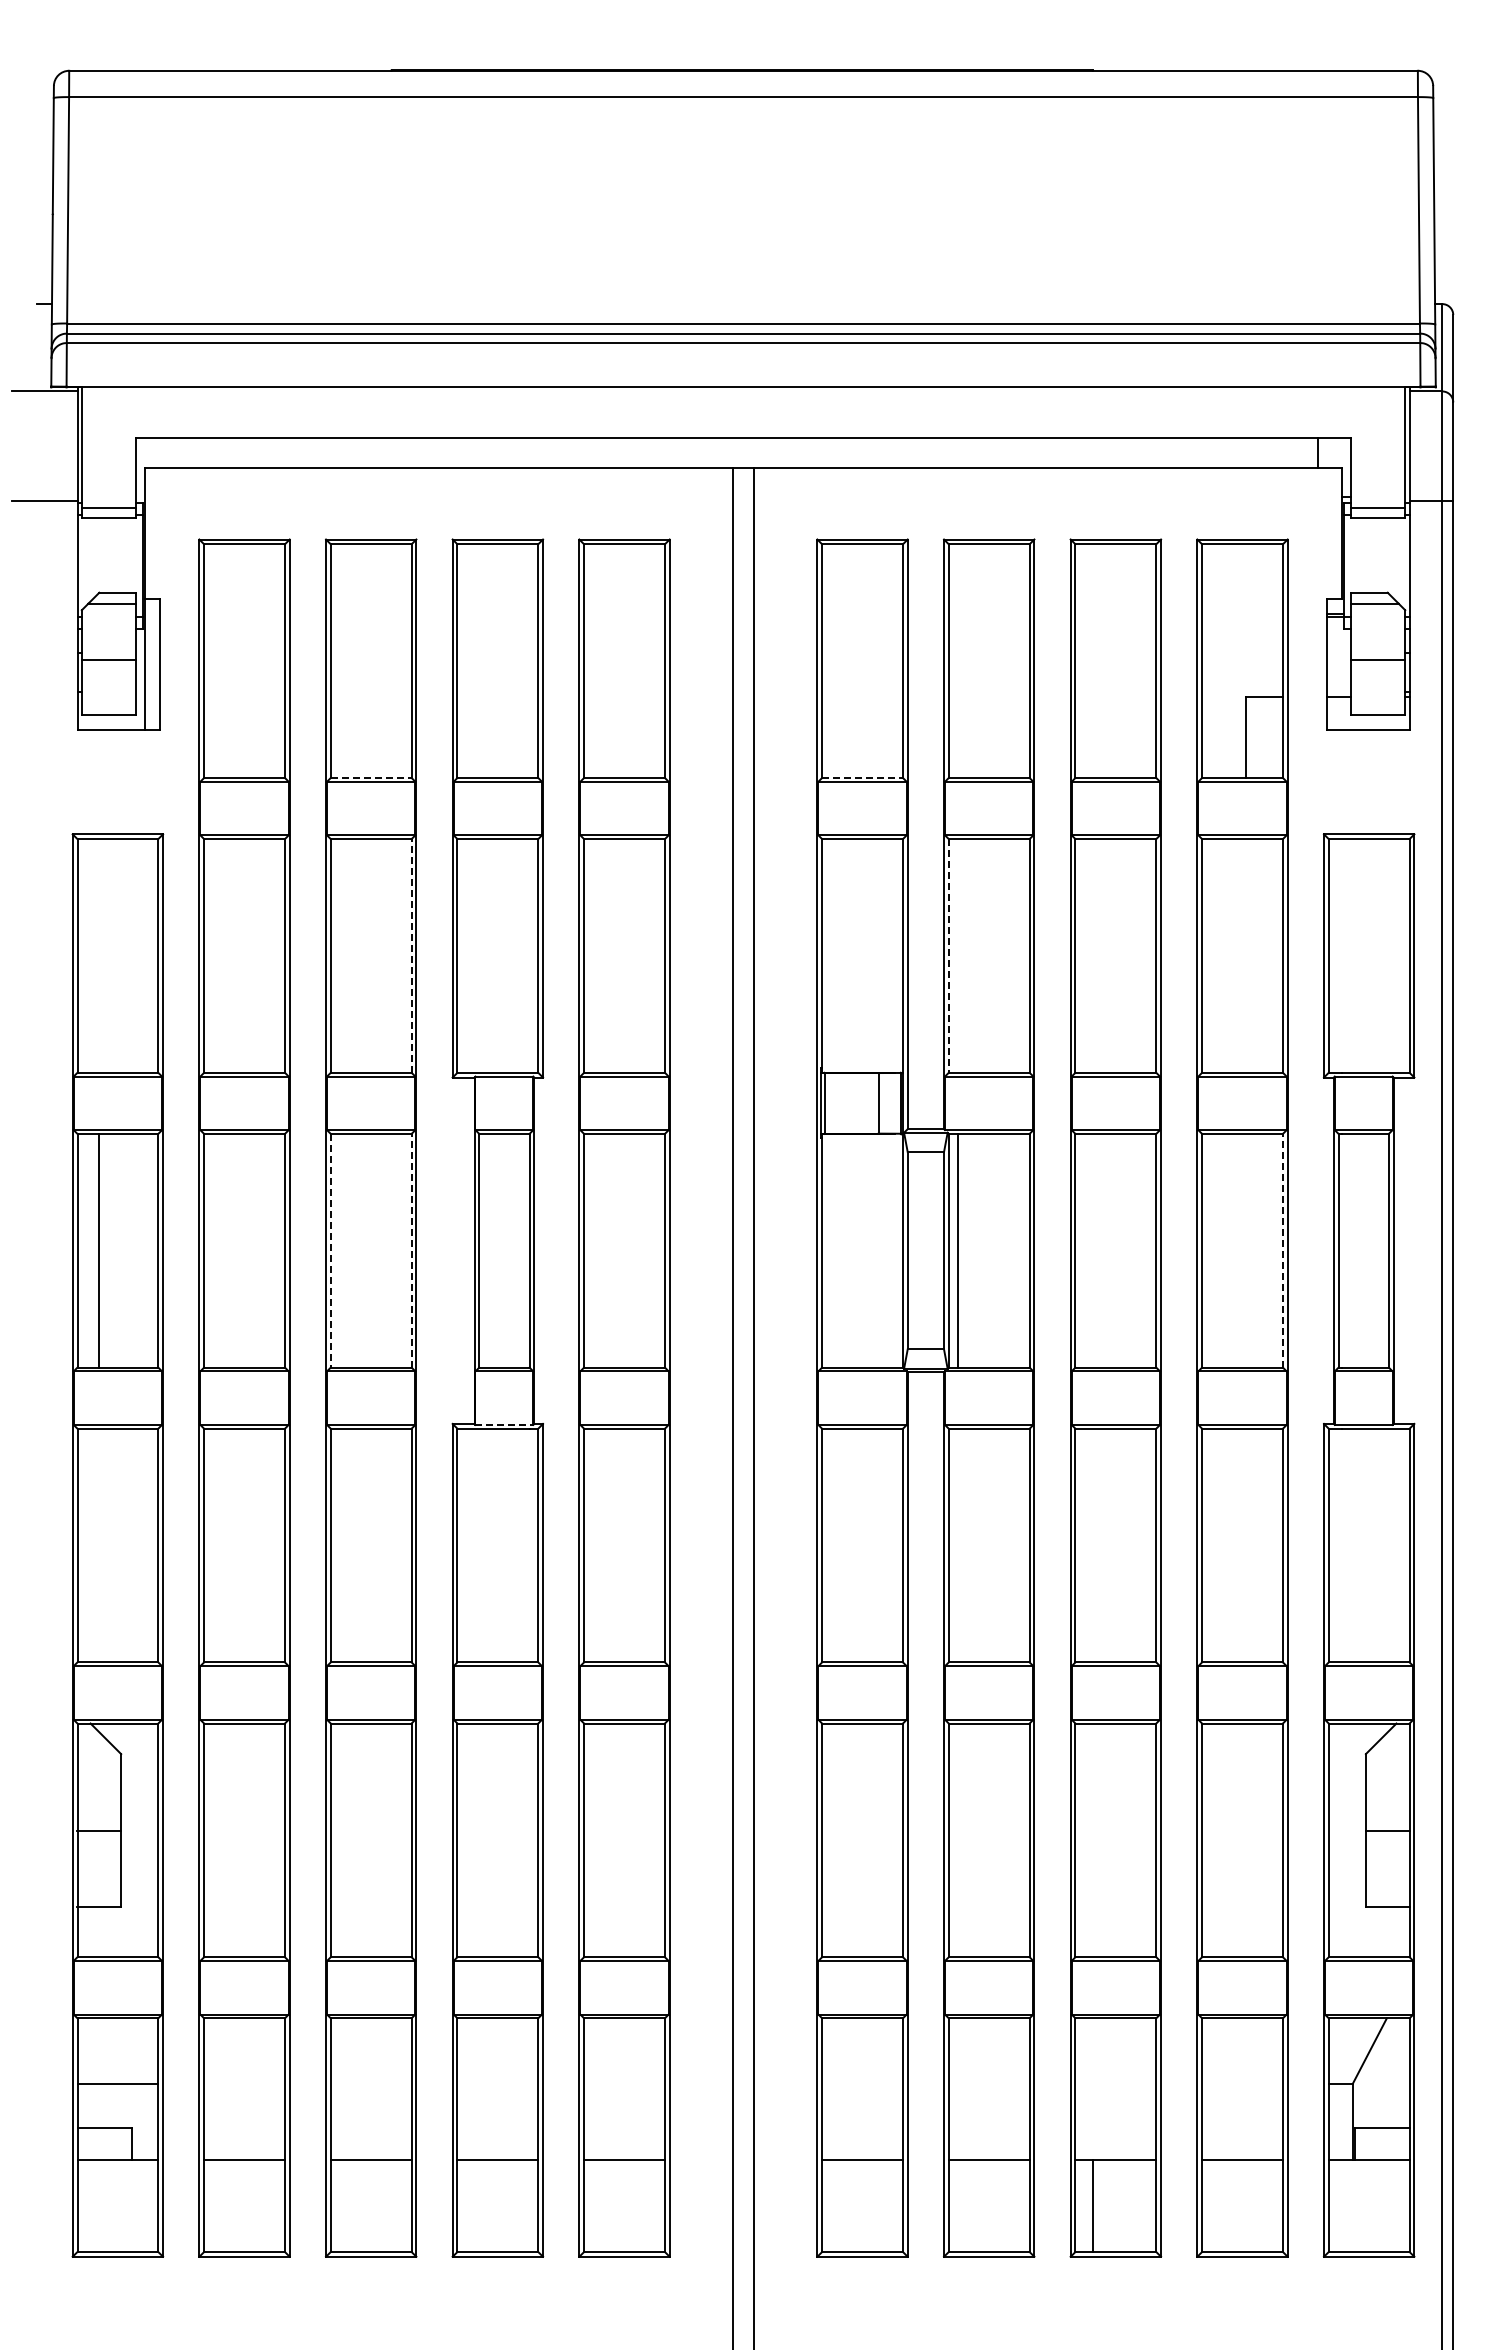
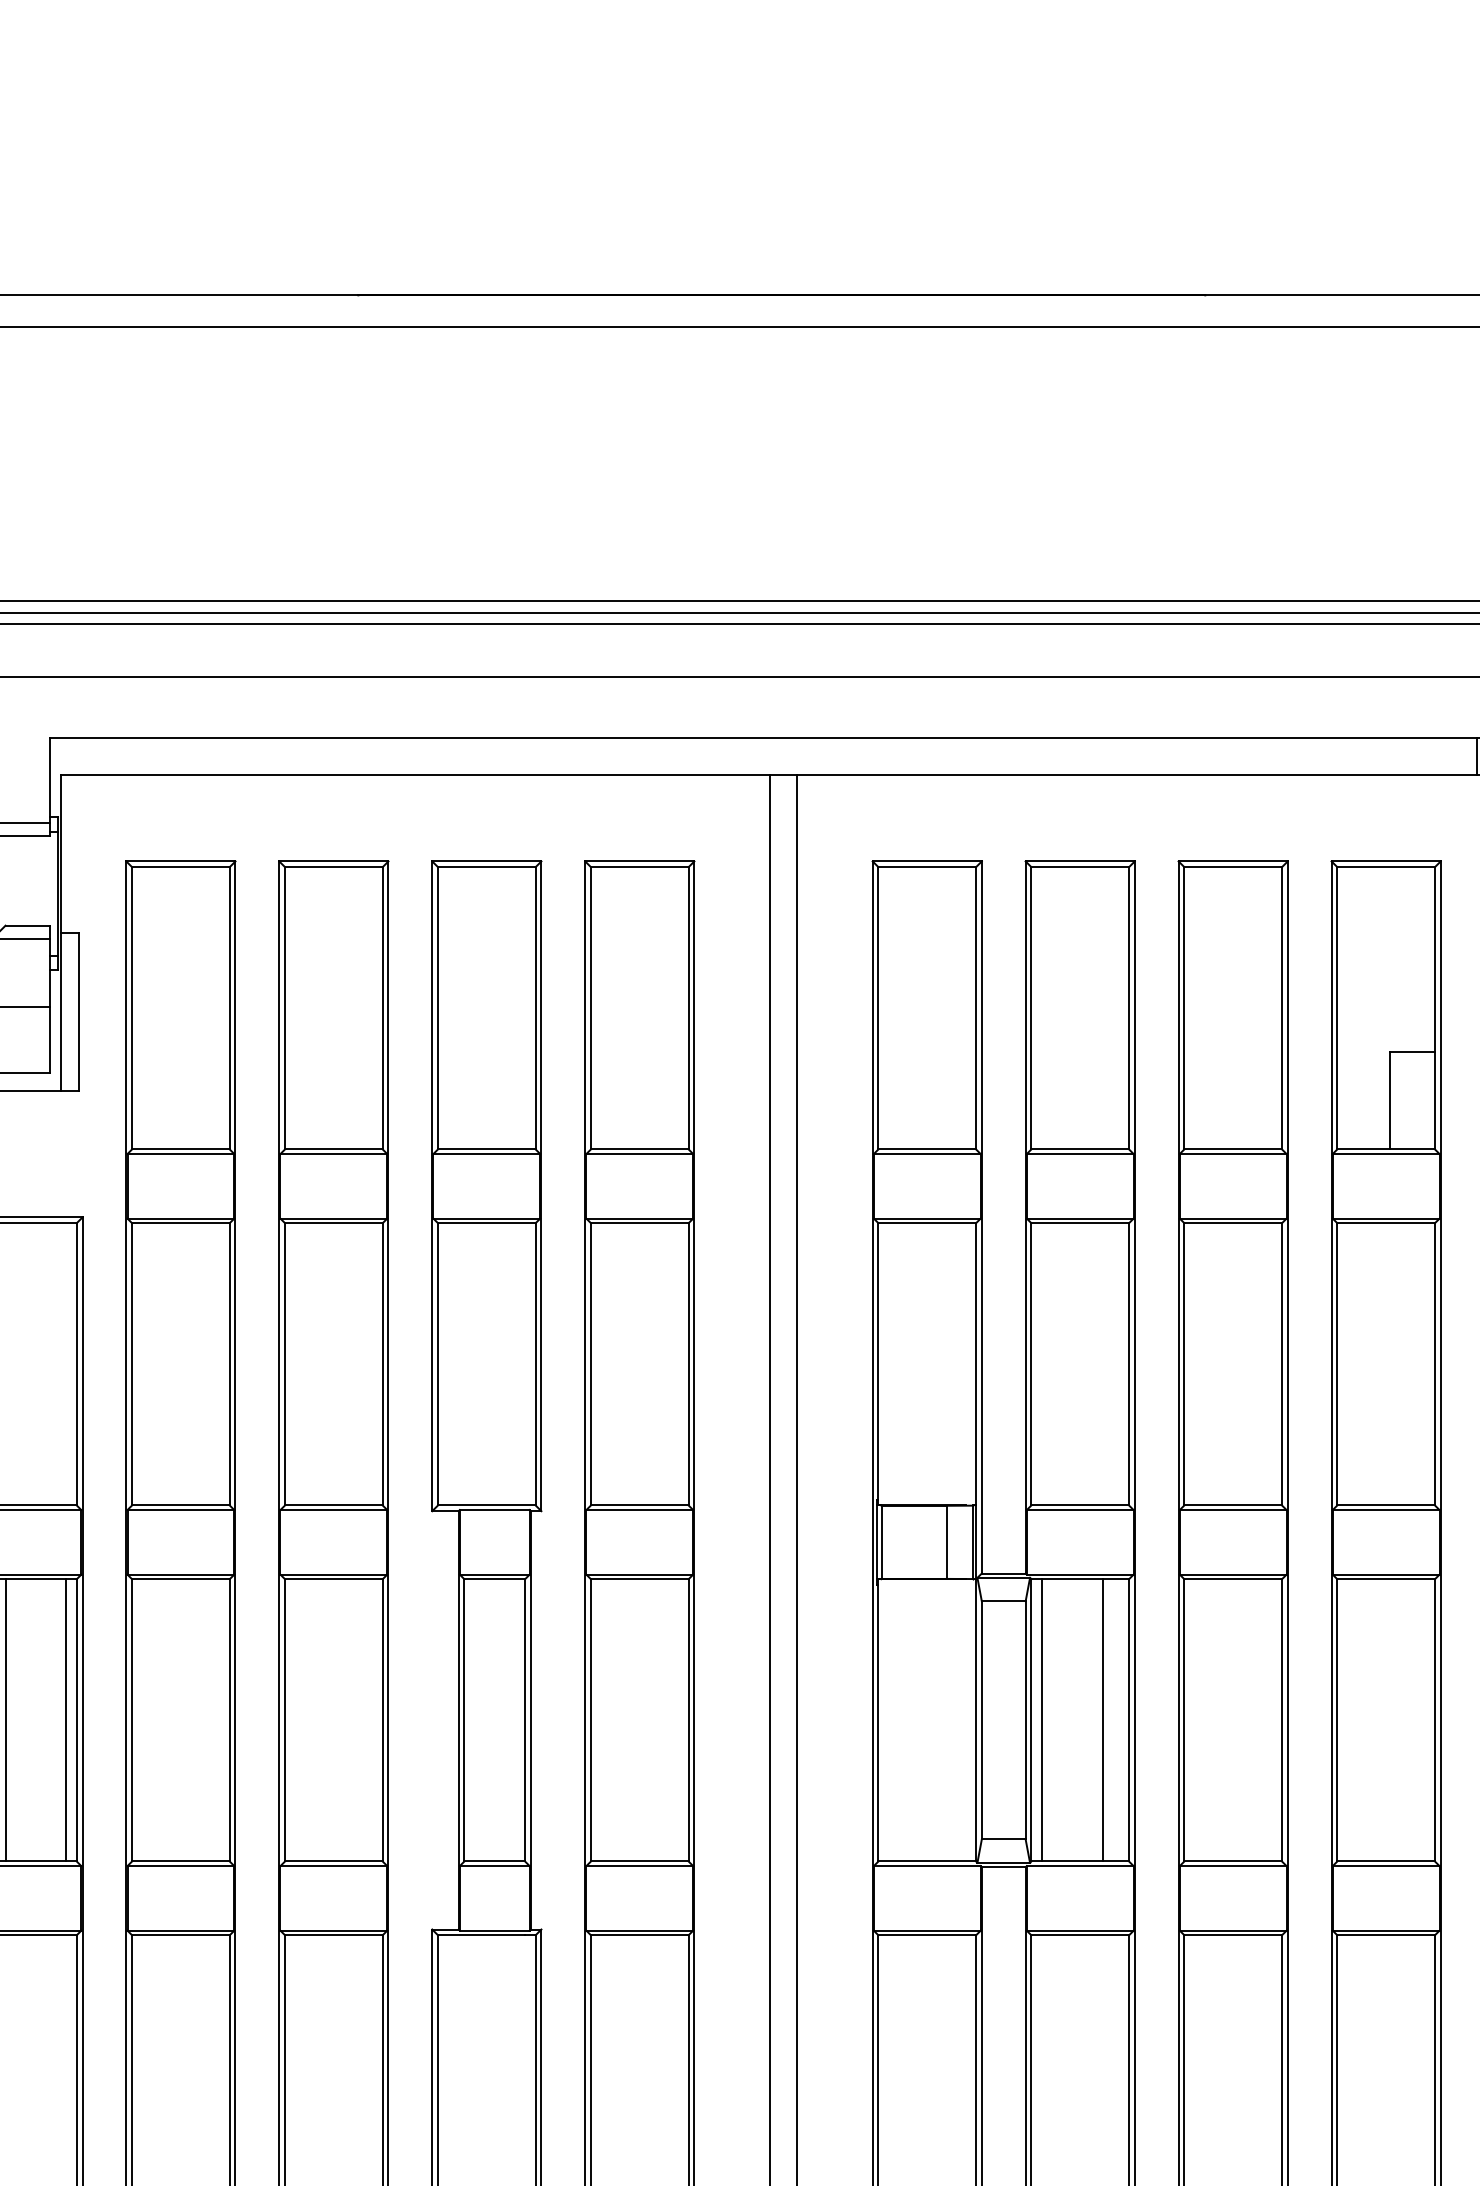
line: (371, 777) -> (334, 1148), dashed -> solid
line: (863, 777) -> (928, 1148), dashed -> solid
line: (411, 955) -> (382, 1363), dashed -> solid
line: (948, 955) -> (1031, 1363), dashed -> solid
line: (149, 1250) -> (66, 1720), added
line: (330, 1250) -> (284, 1720), dashed -> solid
line: (411, 1250) -> (382, 1720), dashed -> solid
line: (1007, 1250) -> (1102, 1720), added
line: (1282, 1250) -> (1434, 1720), dashed -> solid
line: (504, 1424) -> (494, 1930), dashed -> solid

